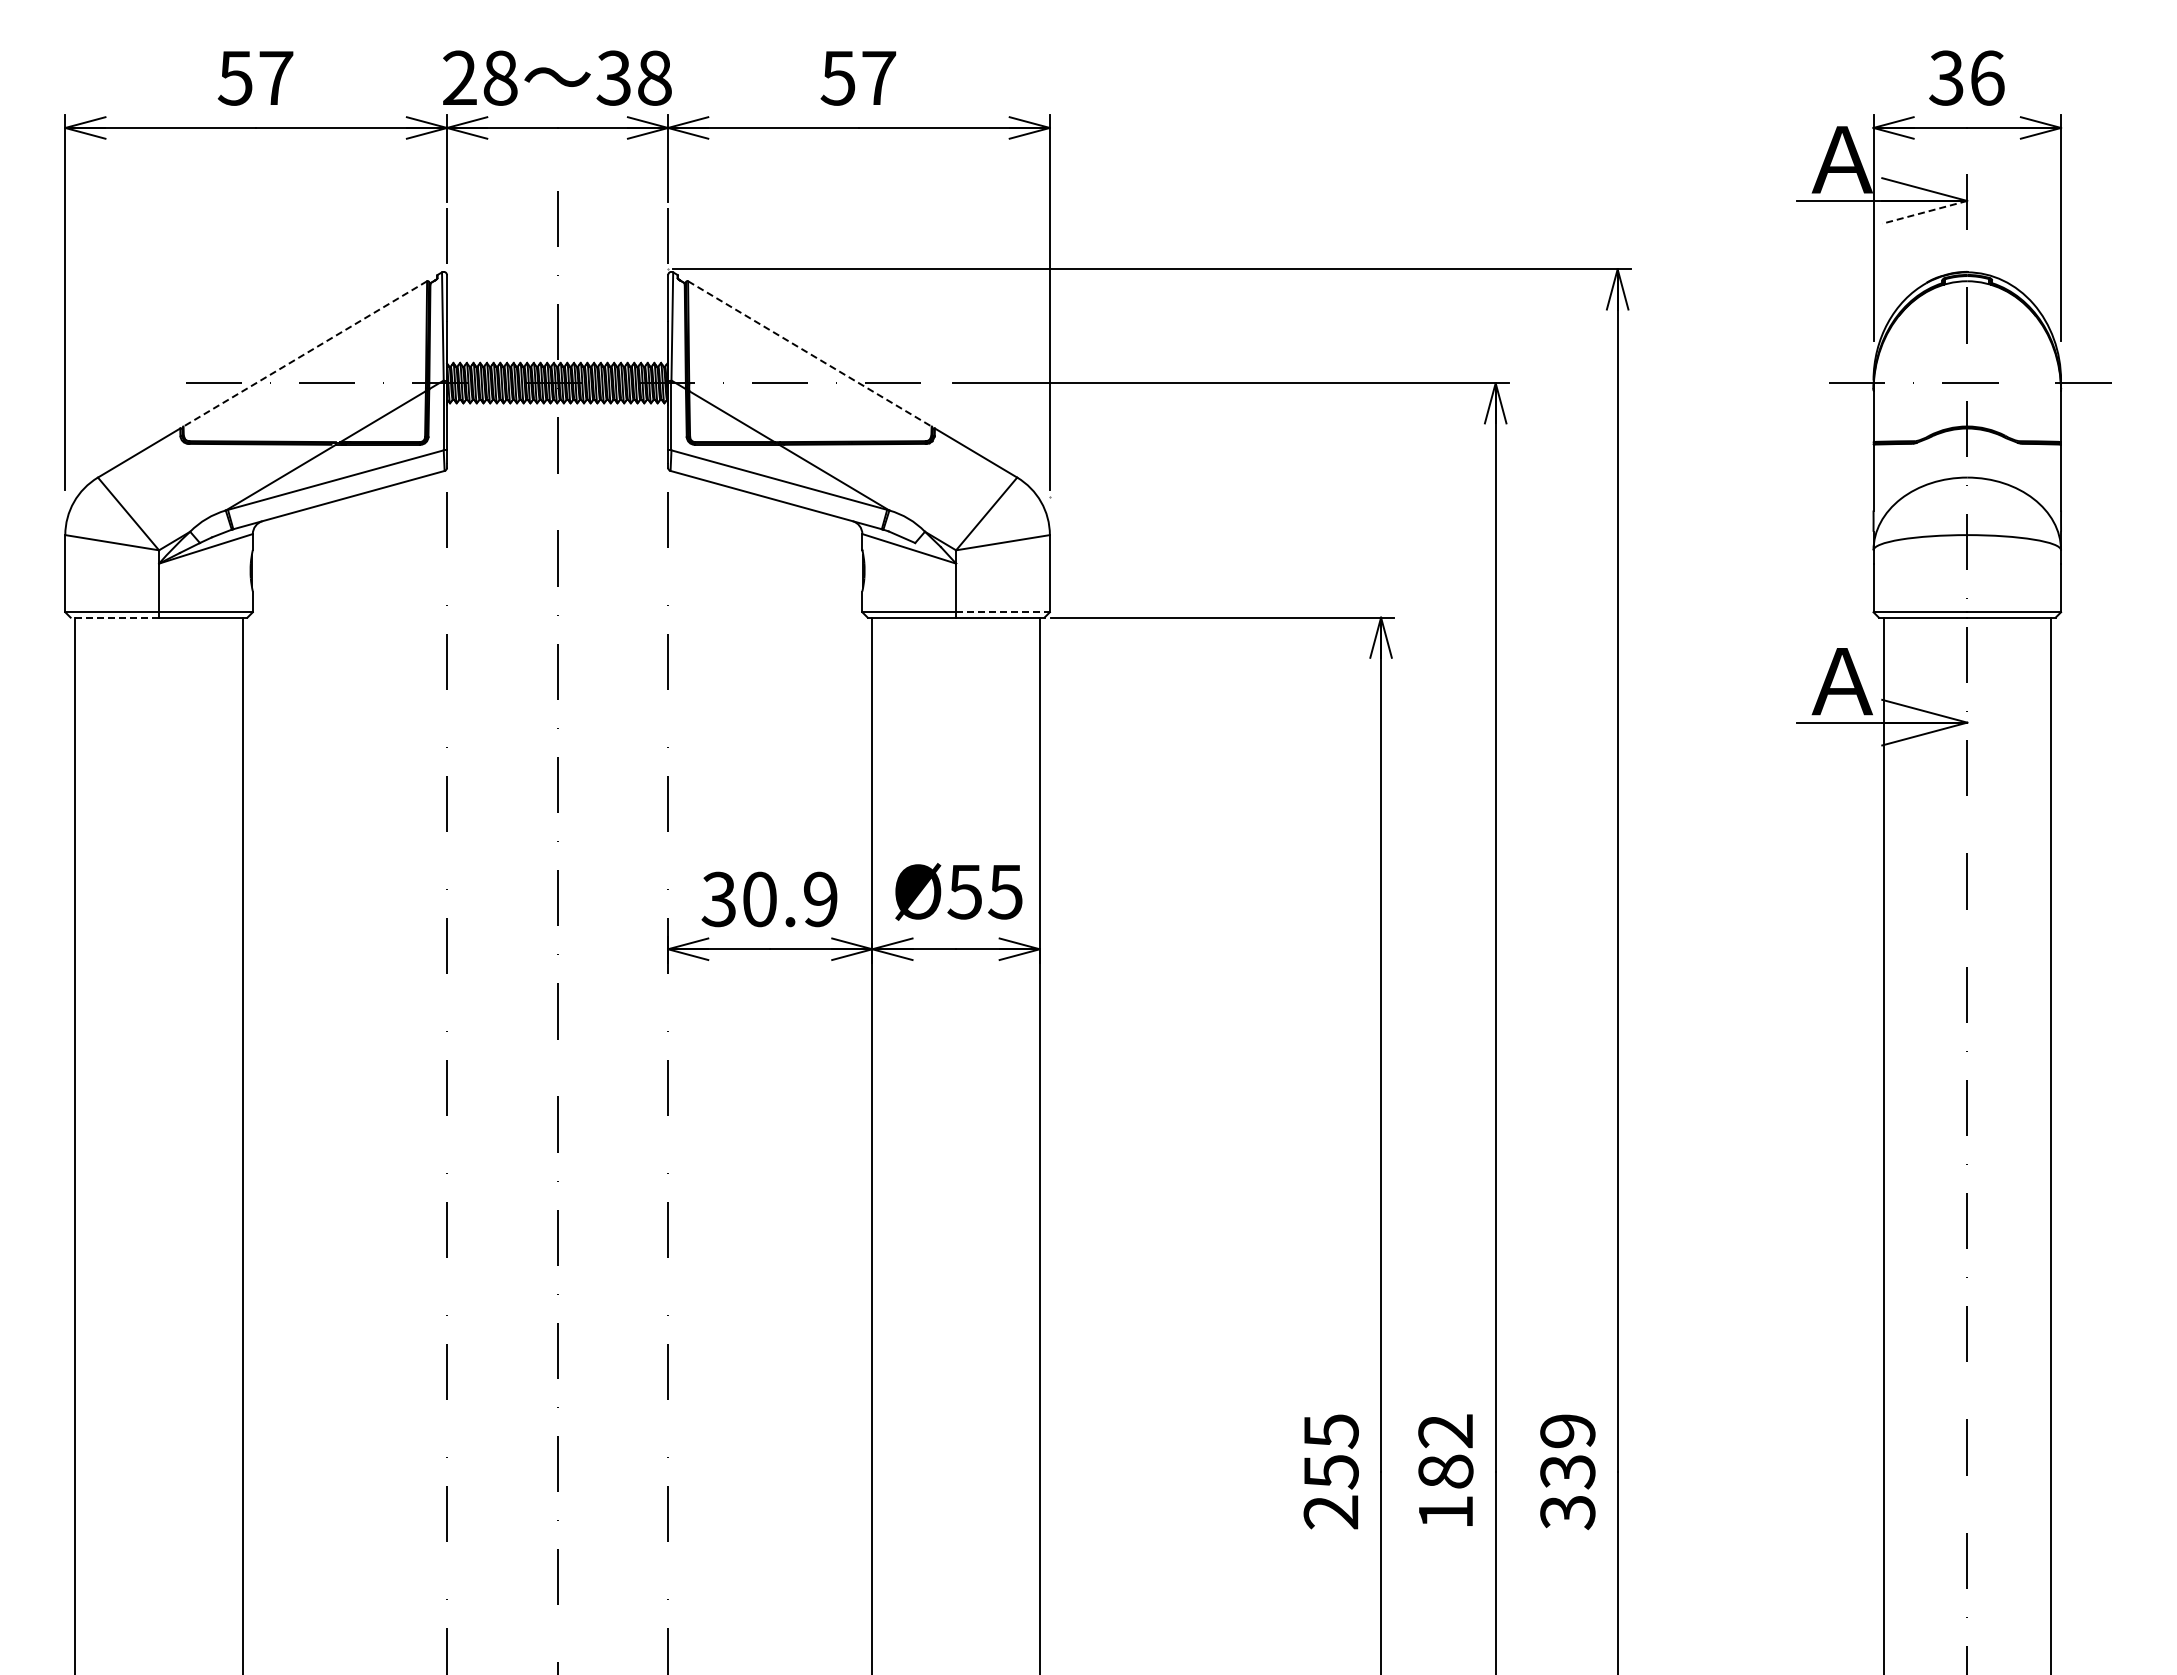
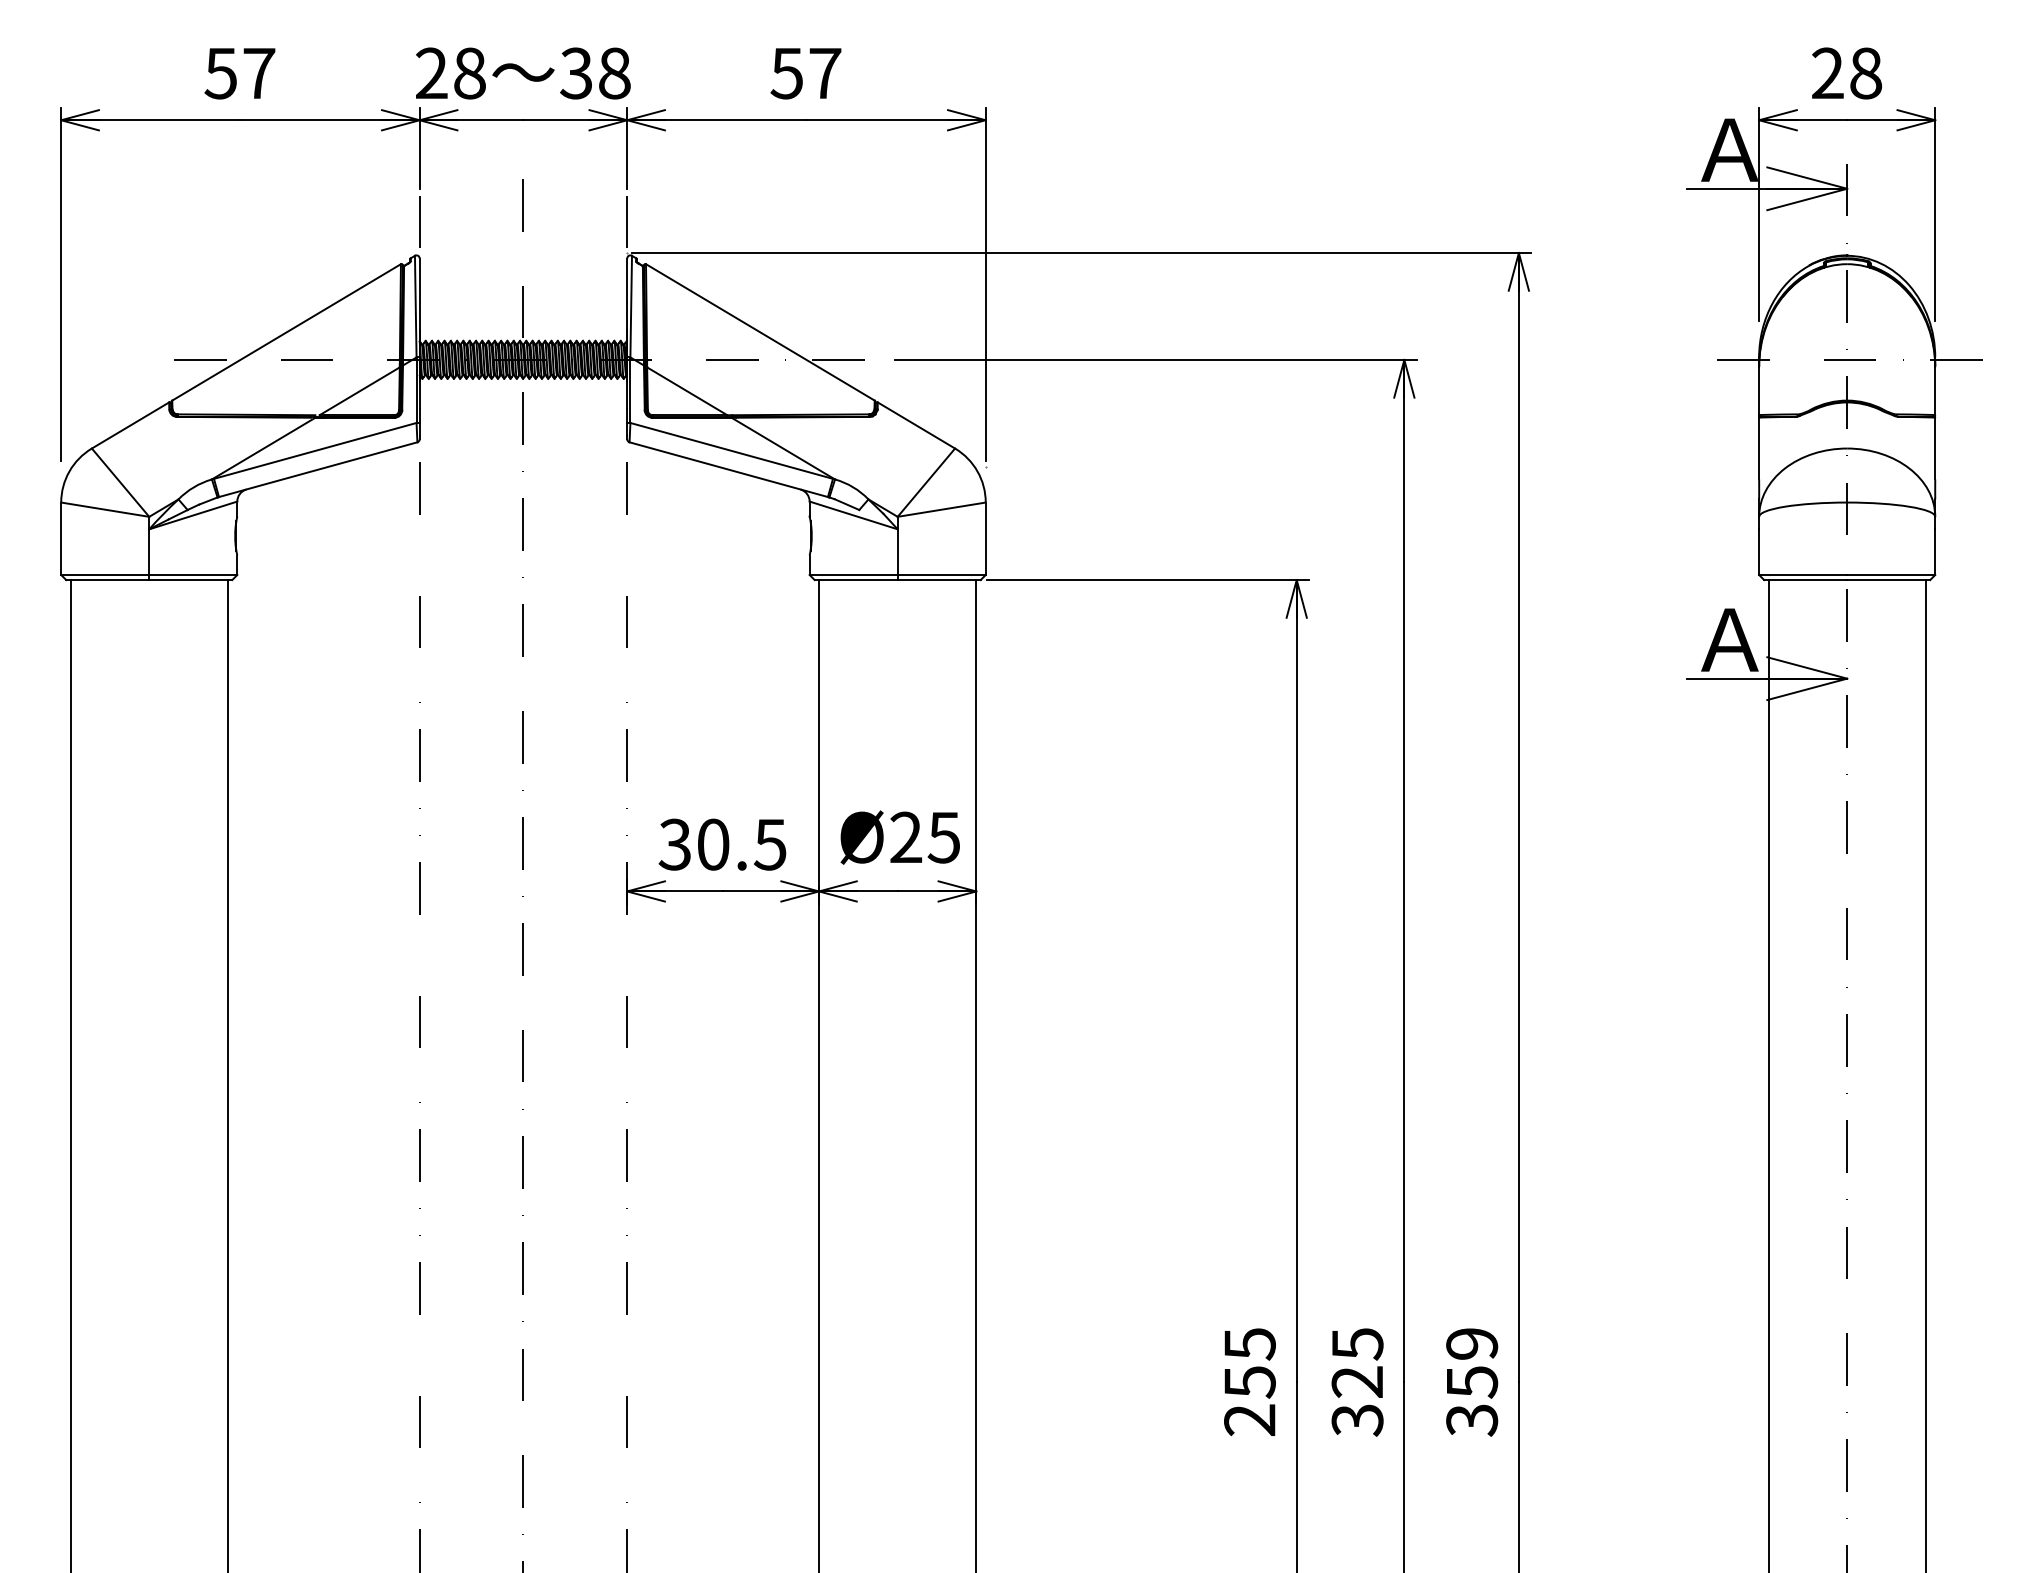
text: (1966, 77) -> (1846, 72), 36 -> 28
line: (1924, 212) -> (1807, 199), dashed -> solid
line: (305, 353) -> (286, 332), dashed -> solid
line: (809, 353) -> (760, 332), dashed -> solid
line: (1003, 612) -> (942, 575), dashed -> solid
line: (114, 617) -> (107, 579), dashed -> solid
text: (964, 891) -> (905, 837), Ø55 -> Ø25
text: (820, 899) -> (770, 844), 30.9 -> 30.5
text: (1445, 1472) -> (1357, 1382), 182 -> 325
text: (1567, 1472) -> (1471, 1382), 339 -> 359

